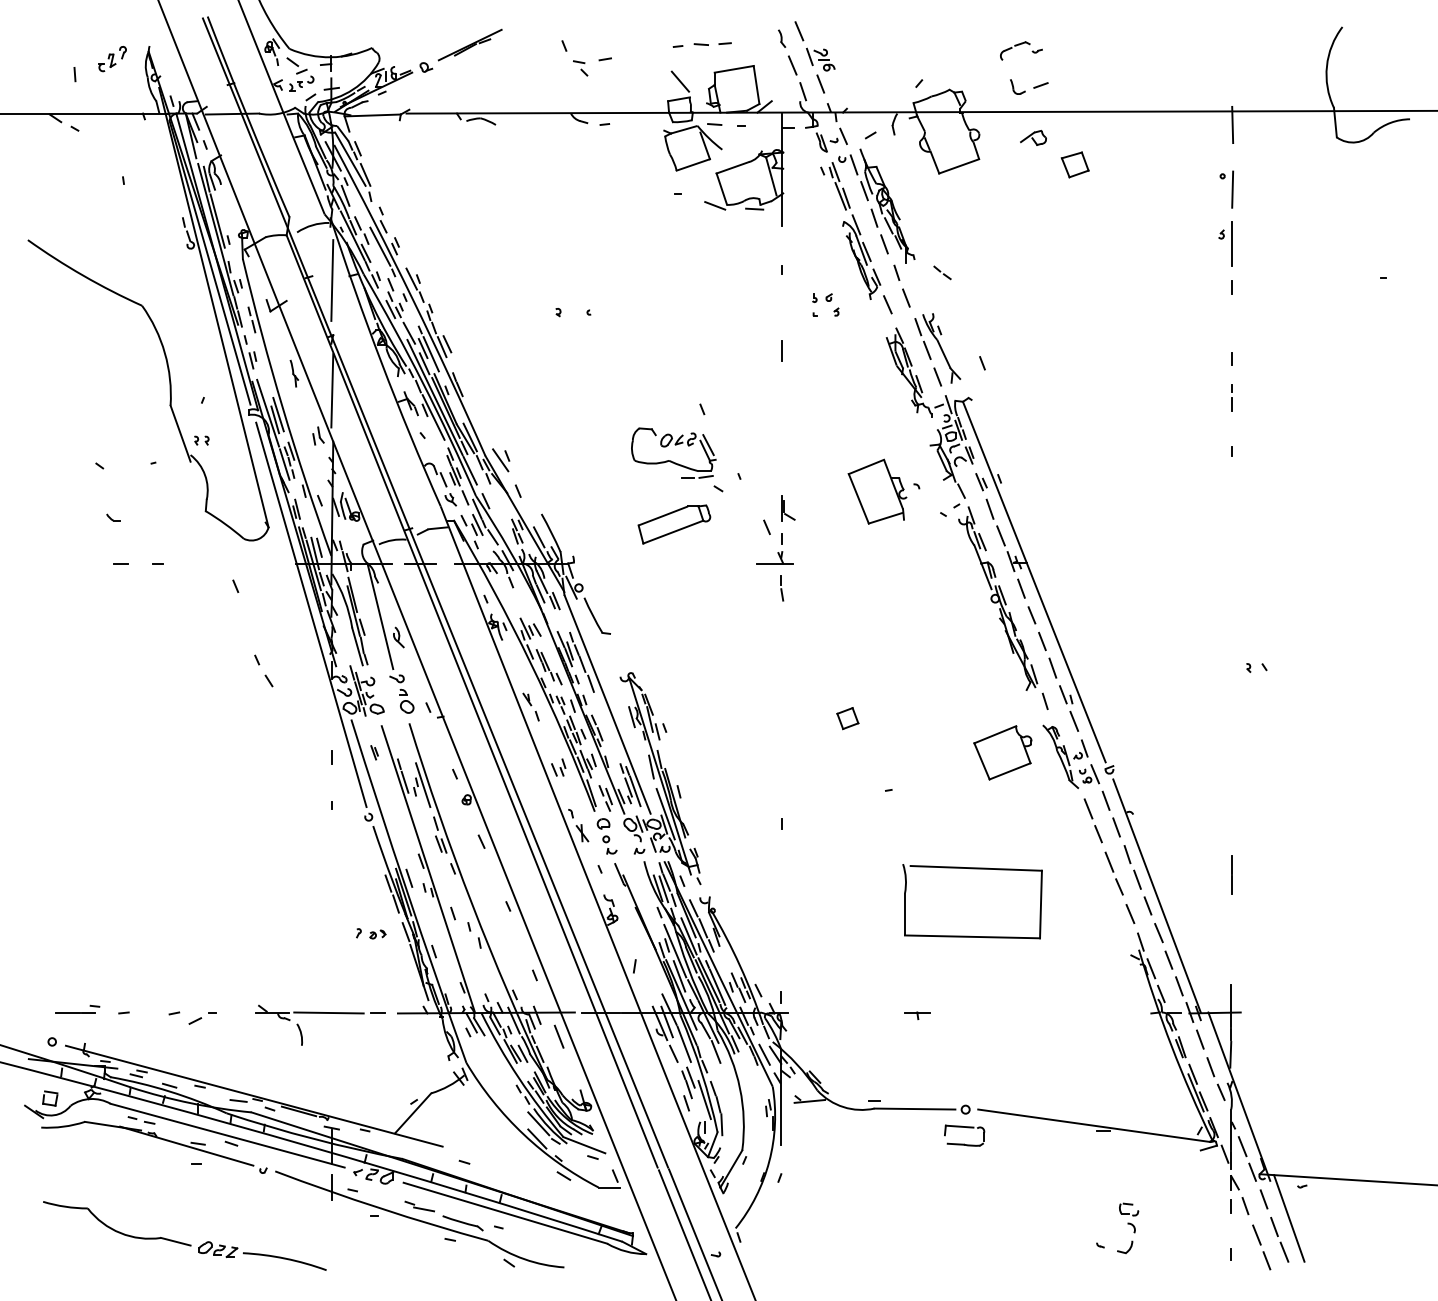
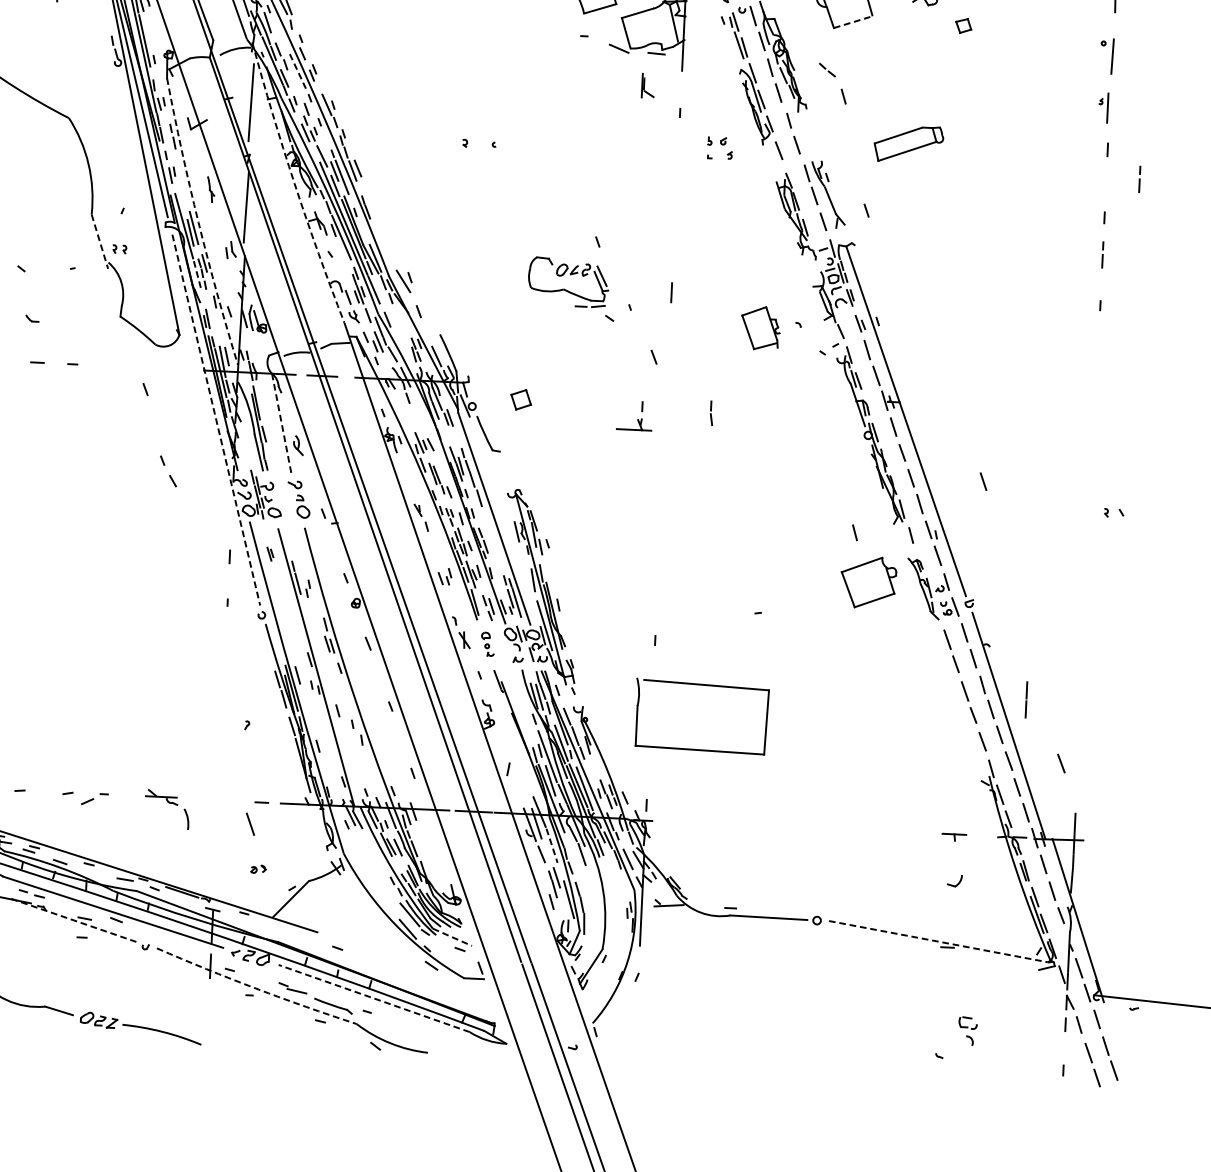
part: (1074, 164) -> (963, 25), size x0.6
line: (959, 166) -> (853, 22), solid -> dashed
part: (1225, 243) -> (1103, 107), size x0.7
line: (952, 244) -> (843, 96), added
line: (380, 247) -> (298, 73), solid -> dashed
line: (941, 271) -> (826, 68), moved
line: (1266, 316) -> (1139, 178), added
line: (781, 350) -> (670, 292), moved
arc: (381, 363) -> (294, 183), solid -> dashed
arc: (283, 408) -> (199, 222), solid -> dashed
line: (180, 433) -> (99, 241), solid -> dashed
line: (284, 464) -> (197, 275), solid -> dashed
part: (877, 491) -> (760, 328), size x0.7
part: (788, 508) -> (648, 86), moved
part: (674, 524) -> (908, 144), moved
part: (774, 548) -> (634, 415), moved
part: (782, 588) -> (711, 413), moved
line: (311, 614) -> (216, 419), solid -> dashed
line: (380, 616) -> (282, 424), solid -> dashed
line: (1118, 641) -> (983, 481), added
line: (985, 700) -> (854, 531), added
part: (847, 718) -> (520, 399), moved
line: (423, 785) -> (315, 587), removed
part: (606, 836) -> (487, 644), size x0.7
part: (972, 869) -> (702, 686), moved
line: (1231, 874) -> (1025, 699), moved
line: (1213, 933) -> (1060, 763), added
part: (377, 934) -> (258, 869), moved
line: (328, 1012) -> (214, 799), removed
part: (917, 1015) -> (954, 837), moved
line: (558, 1036) -> (249, 824), moved
line: (684, 1044) -> (552, 845), solid -> dashed
line: (1093, 1125) -> (938, 941), solid -> dashed
part: (967, 1128) -> (817, 938), removed
line: (584, 1145) -> (452, 937), solid -> dashed
line: (187, 1146) -> (74, 920), solid -> dashed
arc: (380, 1208) -> (255, 988), solid -> dashed
line: (504, 1213) -> (373, 998), solid -> dashed
line: (1289, 1218) -> (1120, 1038), removed
part: (1125, 1247) -> (955, 881), moved

